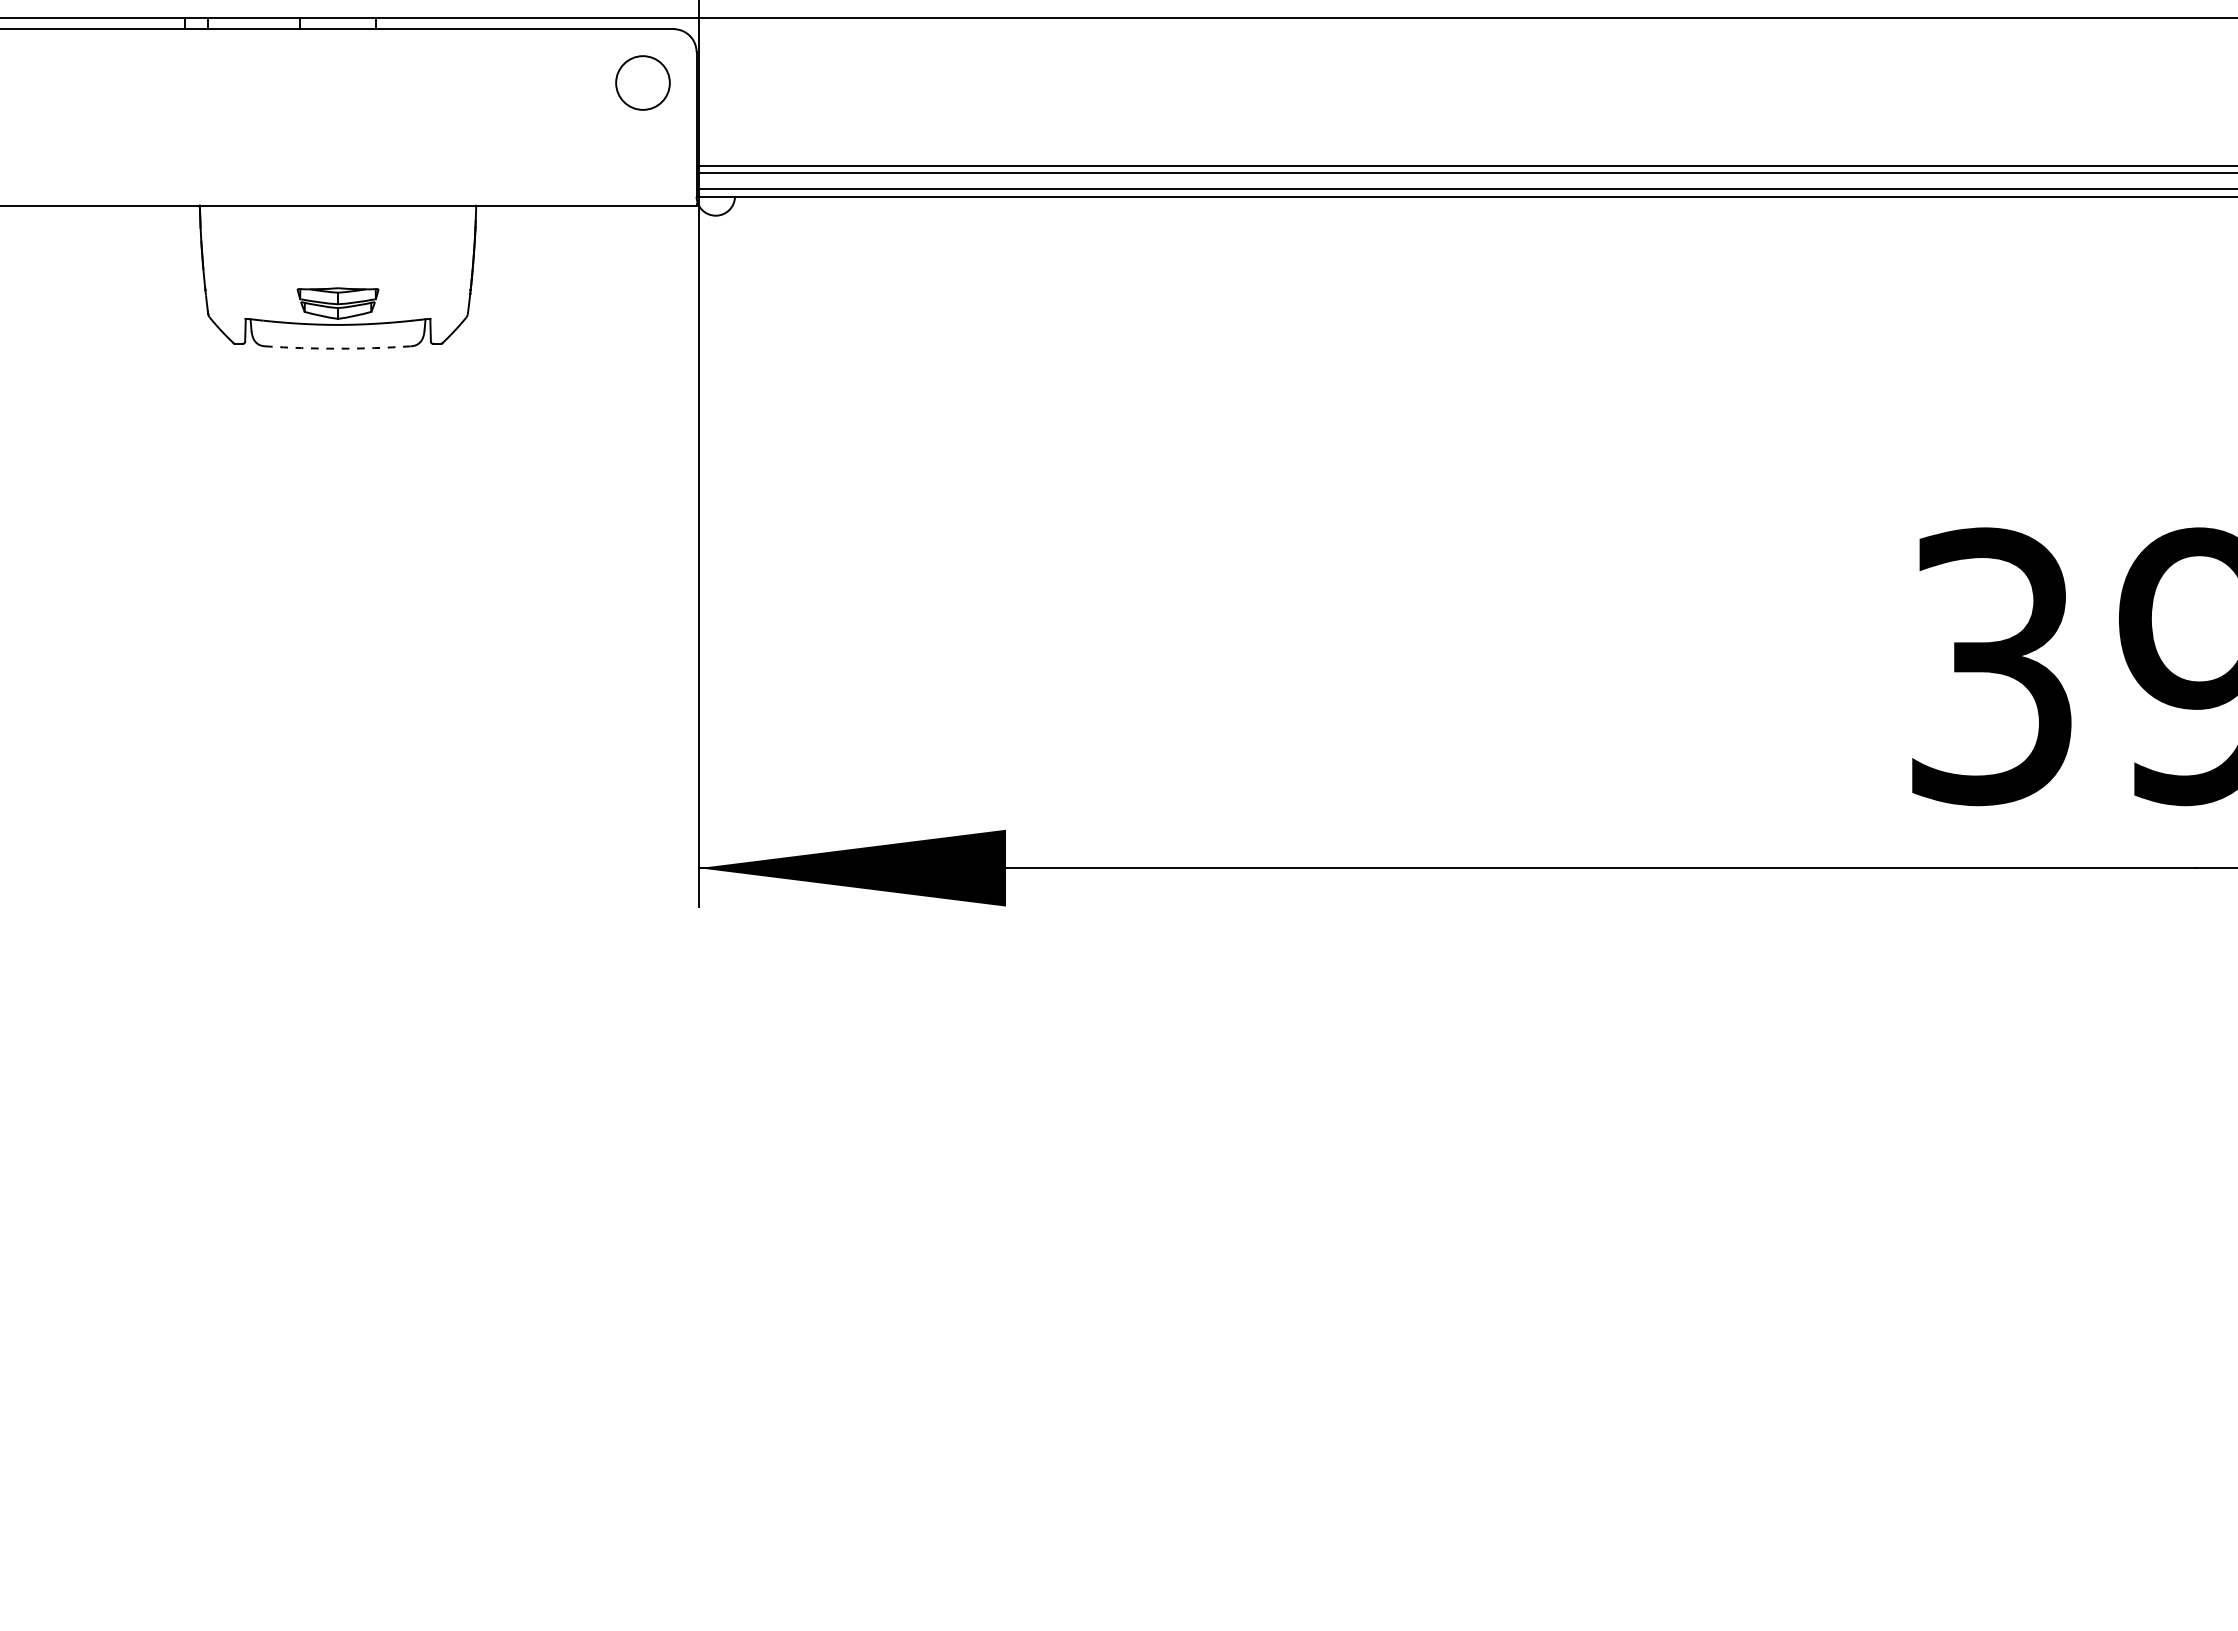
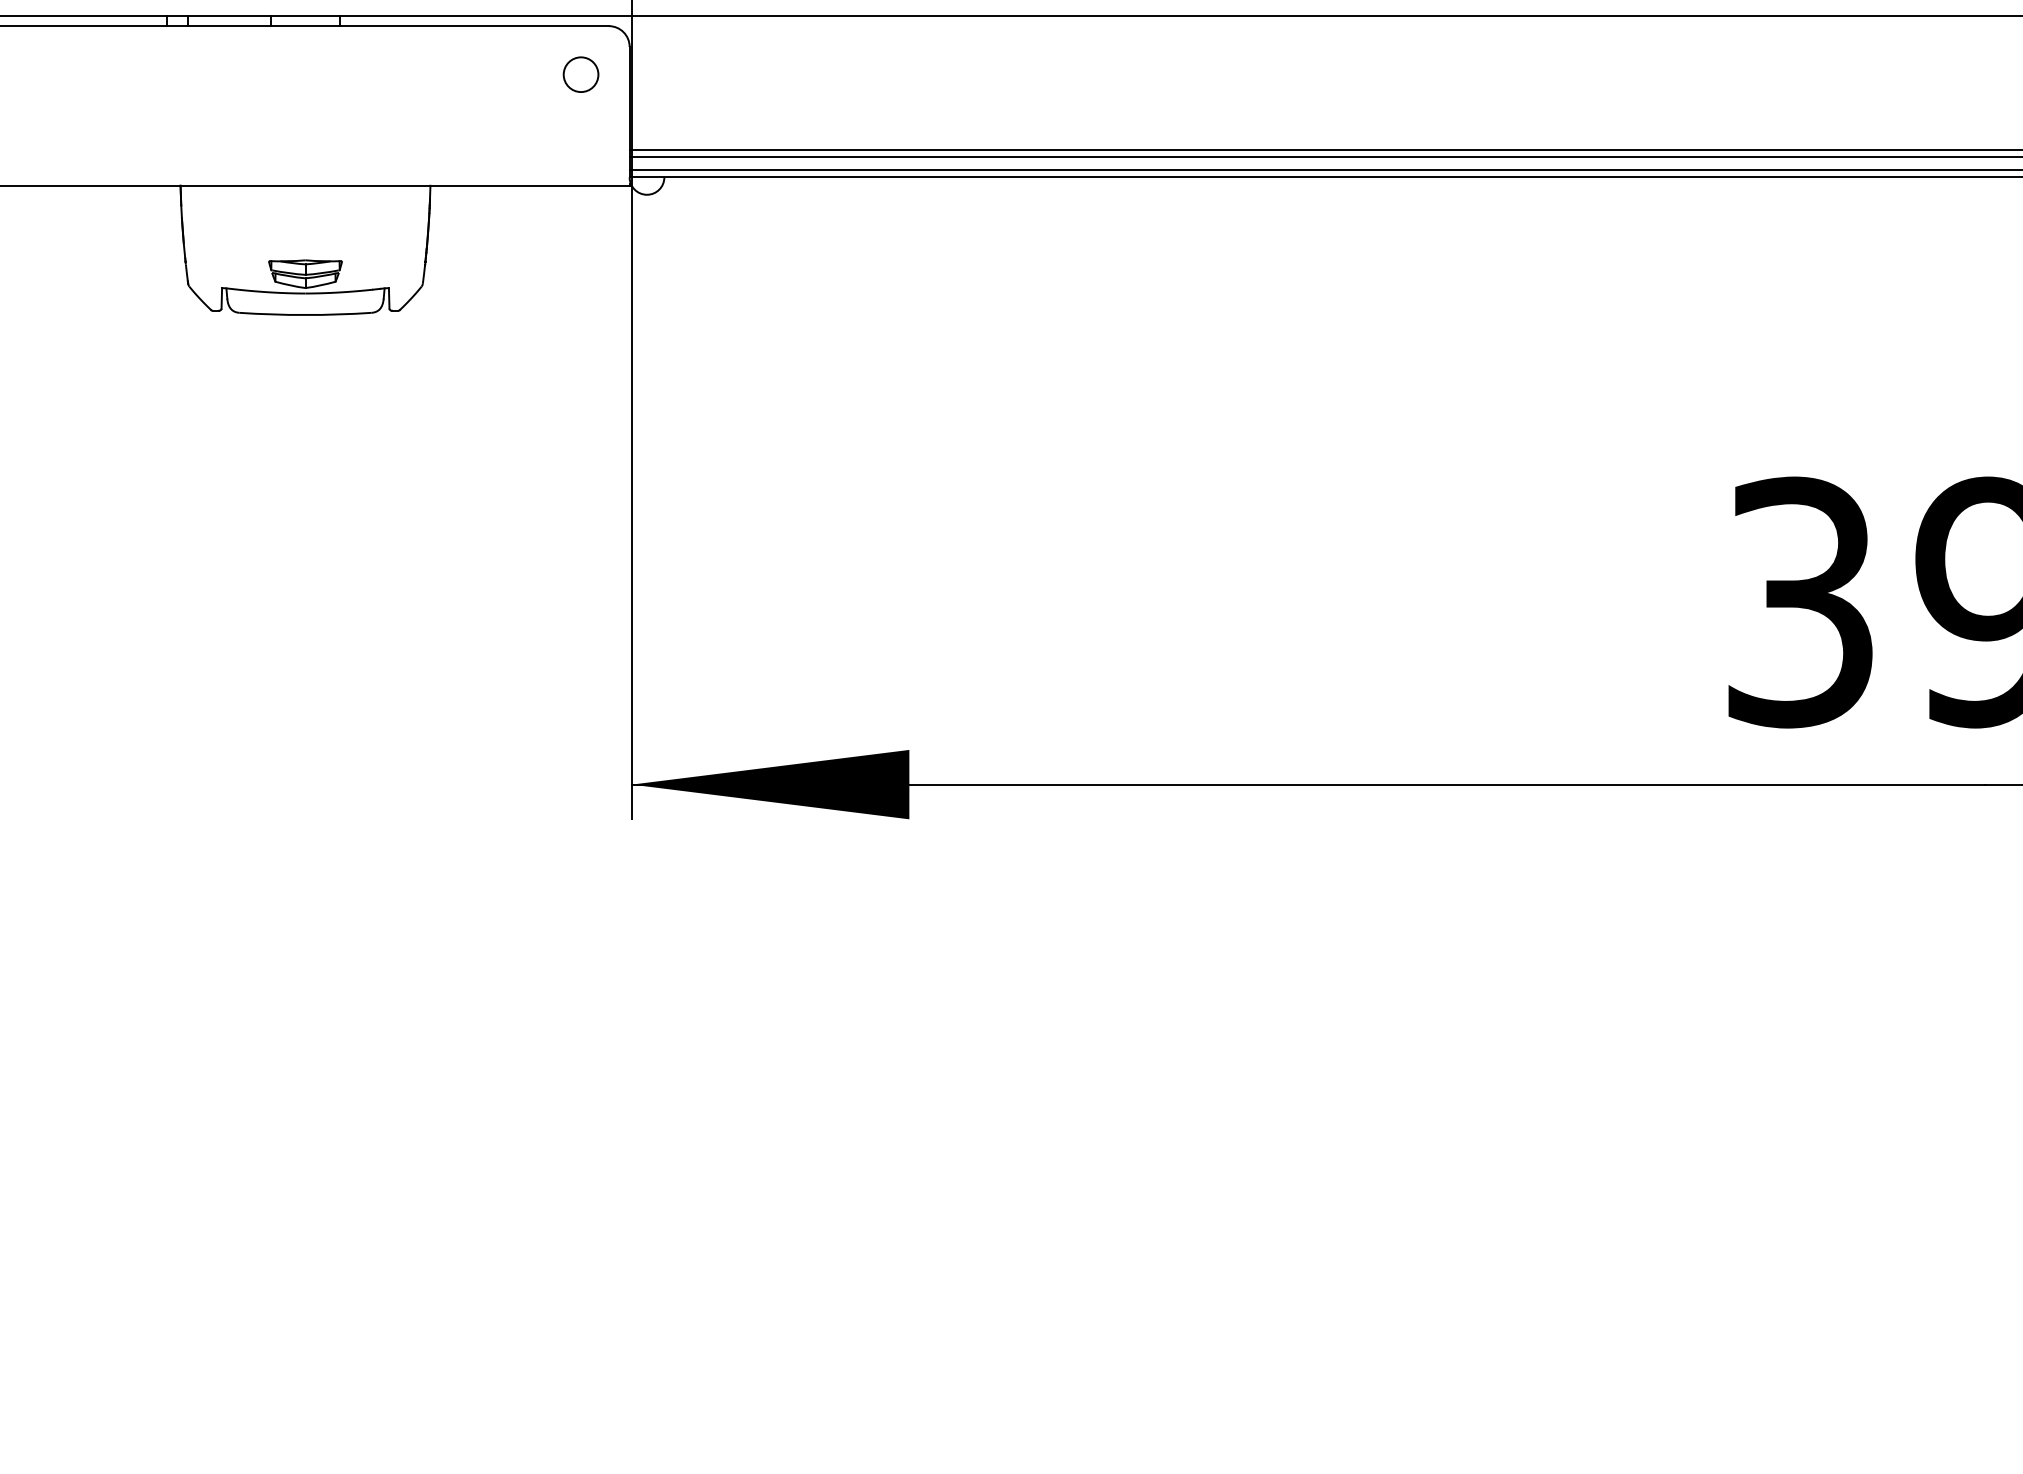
circle: (642, 82) -> (580, 74), size x0.71
arc: (338, 348) -> (305, 314), dashed -> solid

